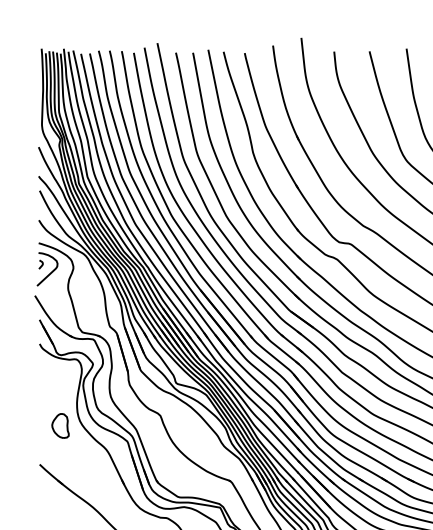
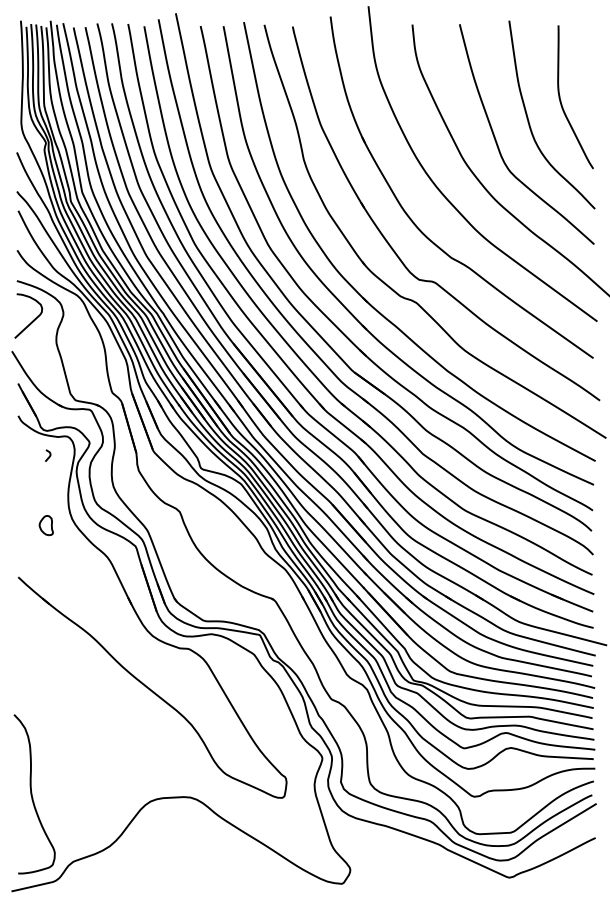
curve: (42, 264) -> (49, 455), moved
part: (60, 425) -> (46, 525), size x0.6

